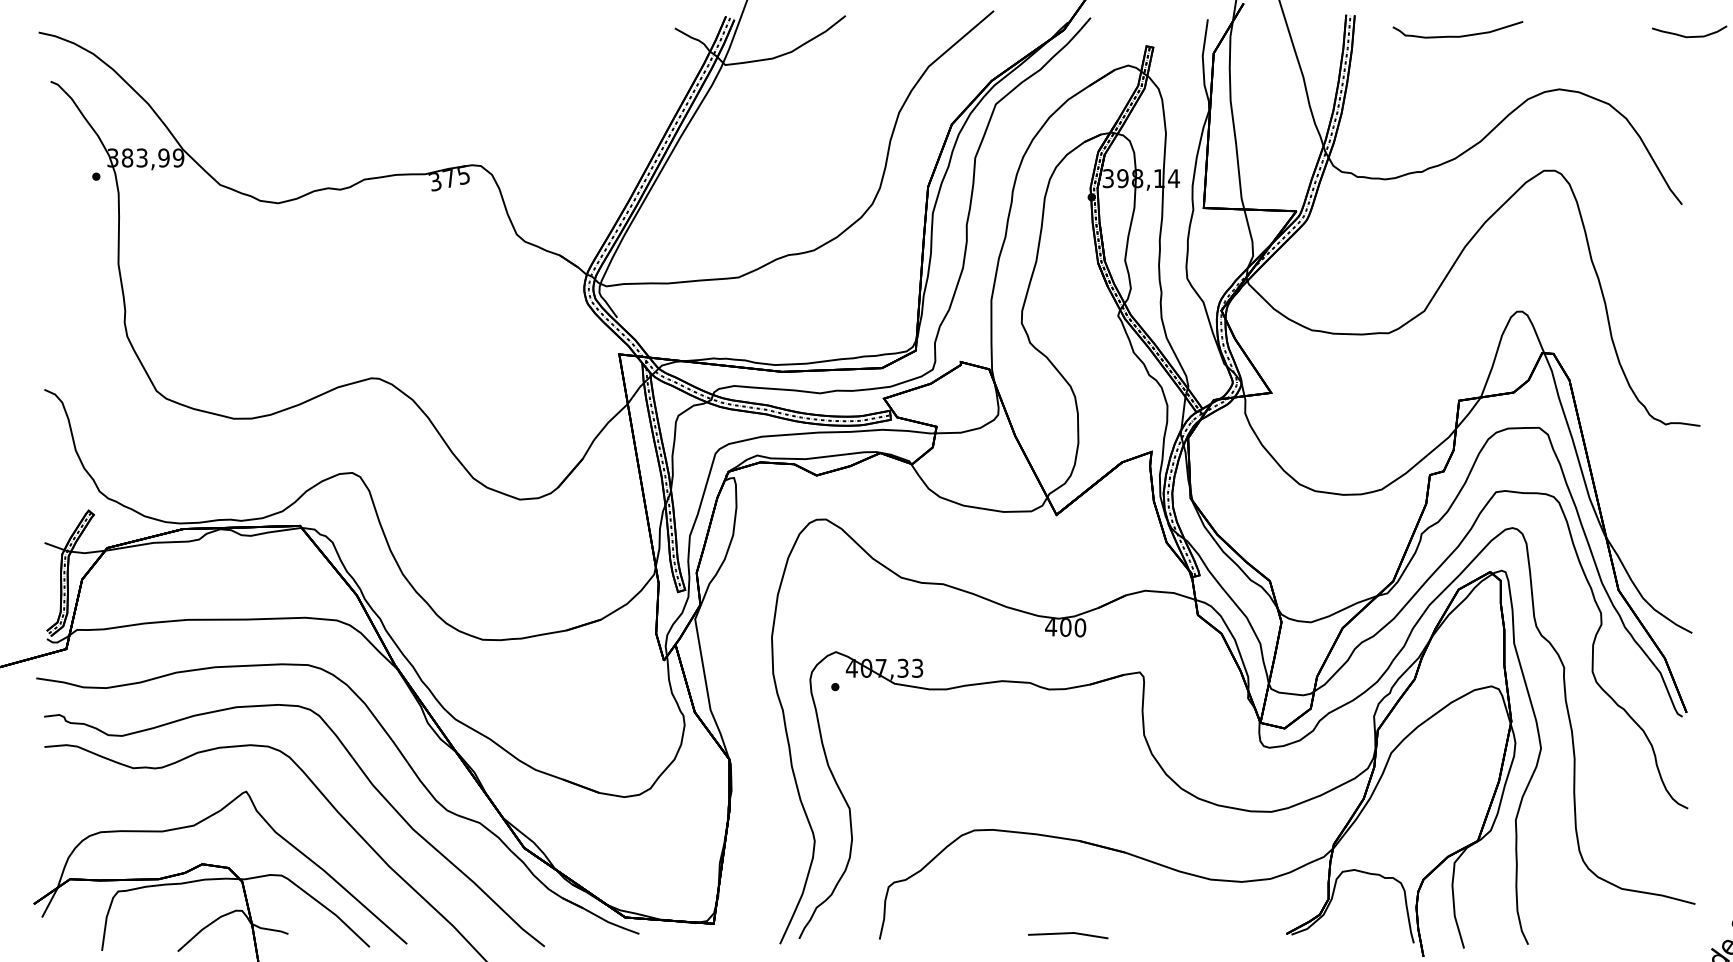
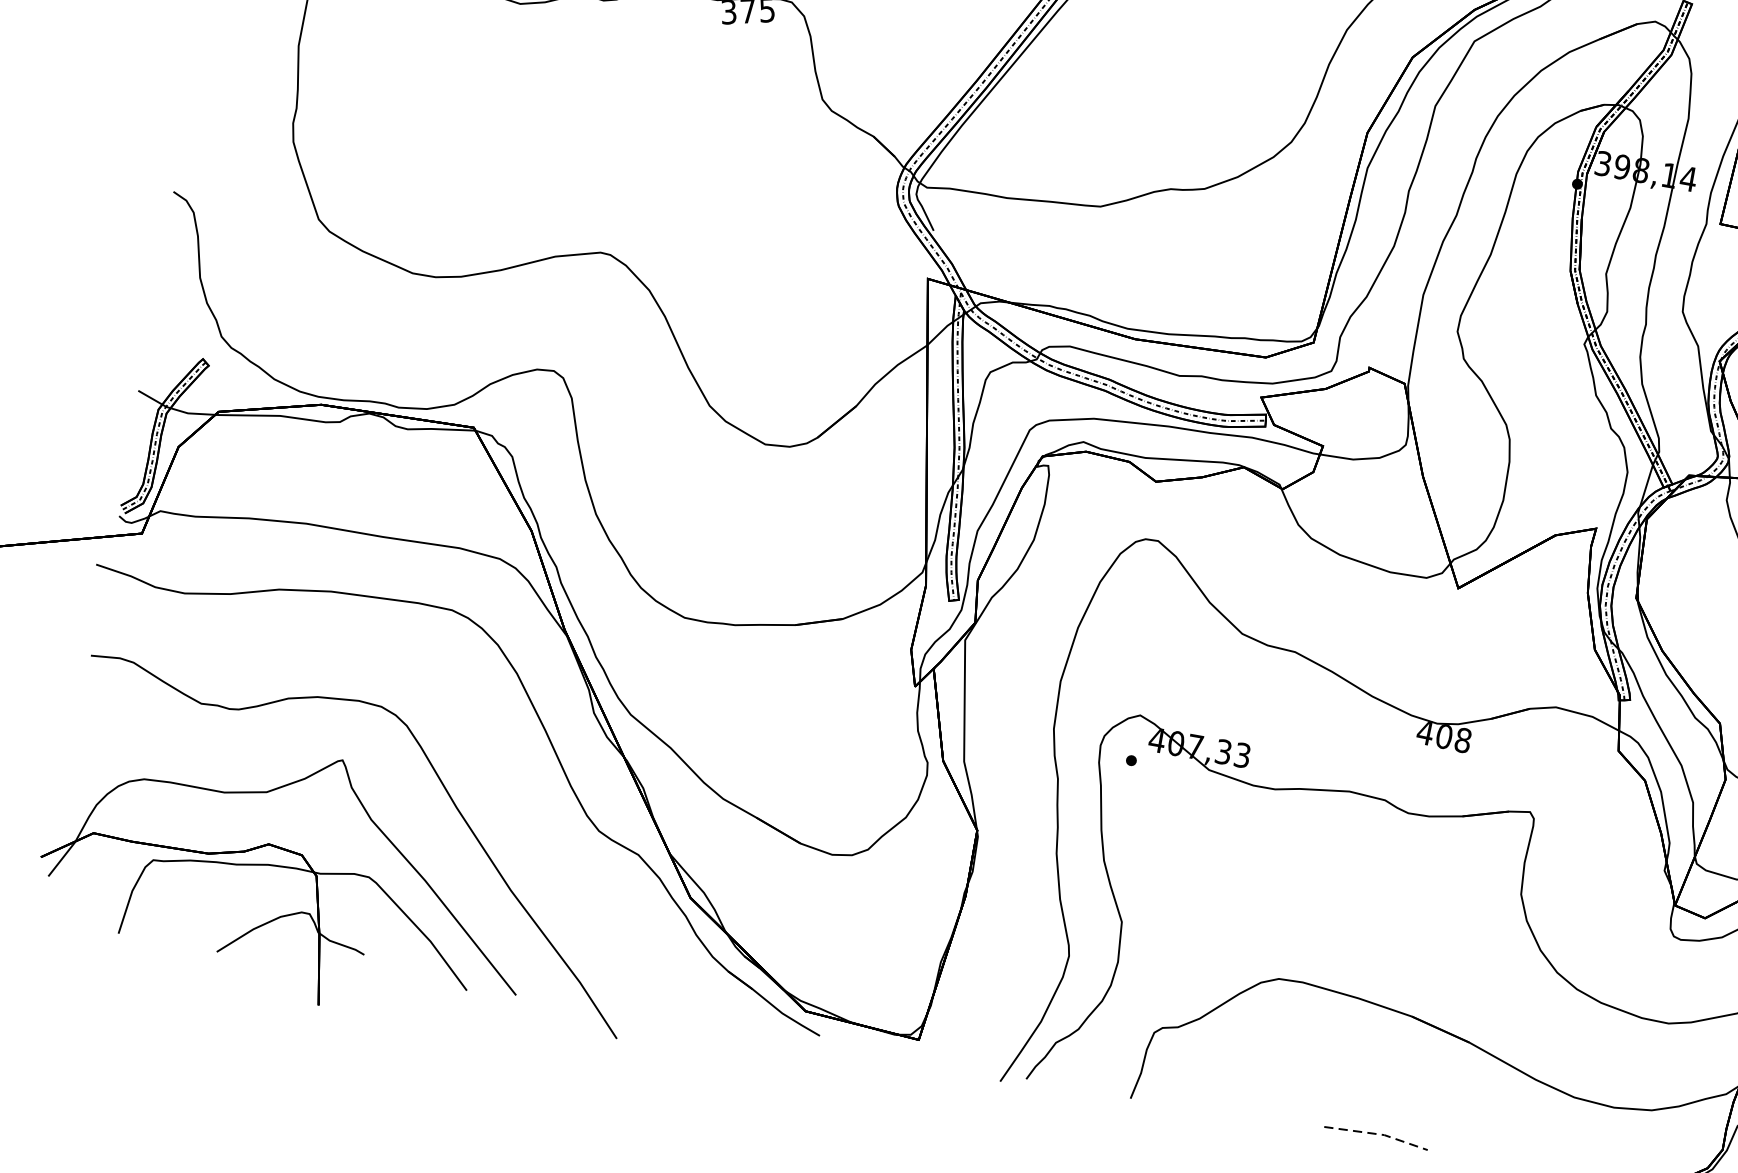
text: (1080, 627) -> (1463, 740), 400 -> 408
curve: (363, 774) -> (498, 765), removed
line: (1069, 933) -> (1378, 1134), solid -> dashed

